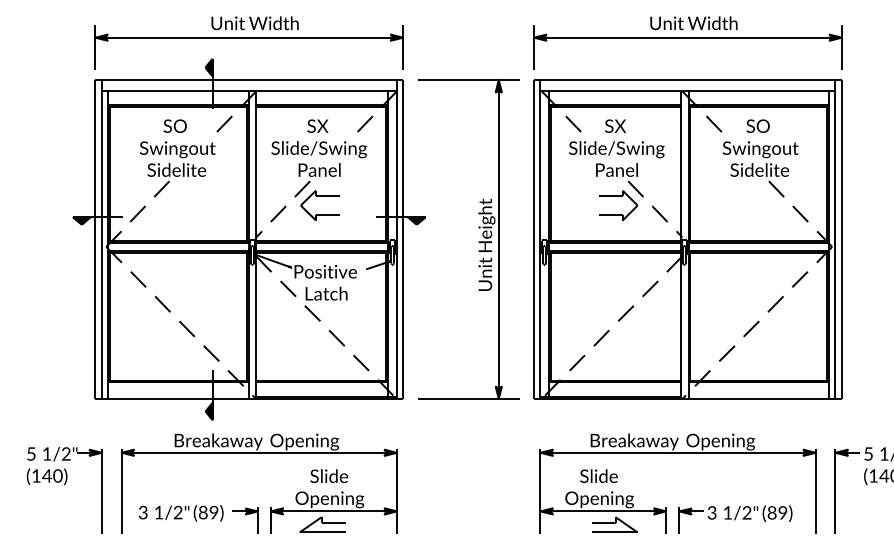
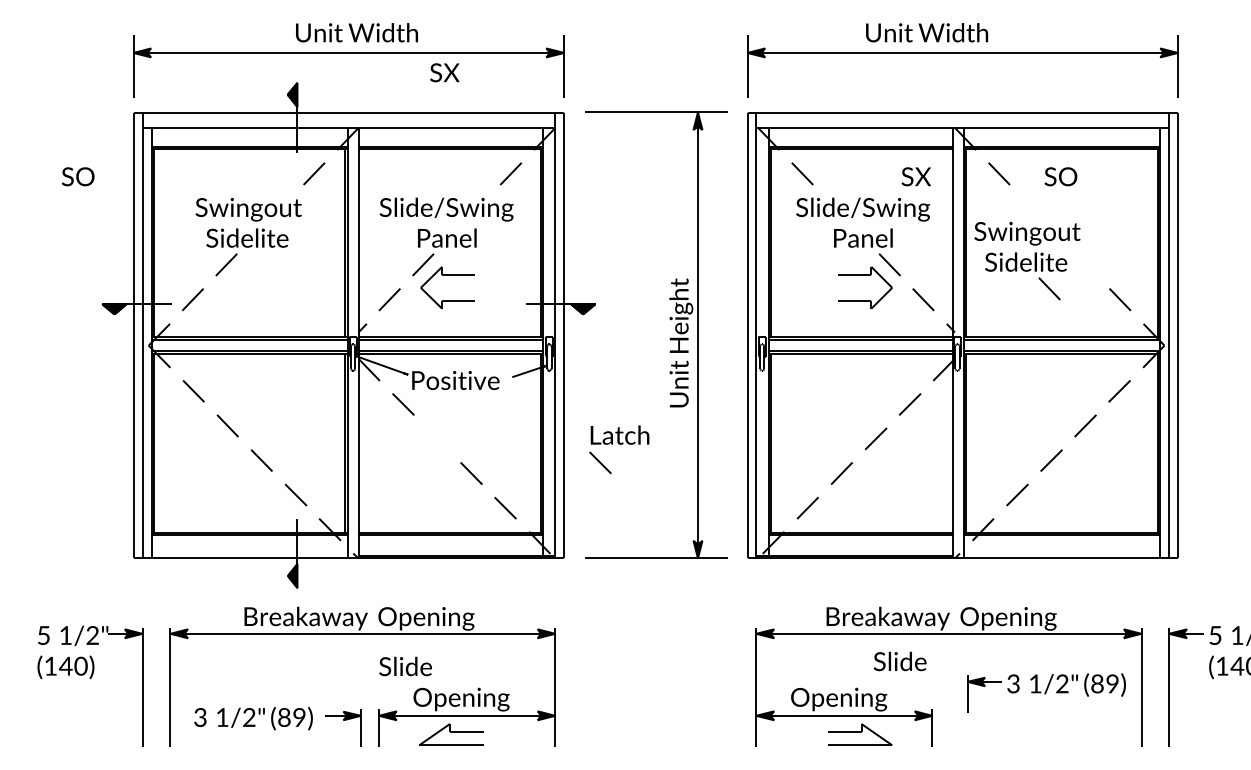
text: (694, 23) -> (927, 32), moved
text: (175, 126) -> (78, 176), moved
text: (317, 126) -> (444, 72), moved
text: (614, 126) -> (915, 176), moved
part: (760, 169) -> (1027, 261), moved
part: (326, 303) -> (619, 449), moved
text: (329, 476) -> (405, 666), moved
text: (598, 476) -> (899, 661), moved
part: (735, 519) -> (1046, 692), moved

